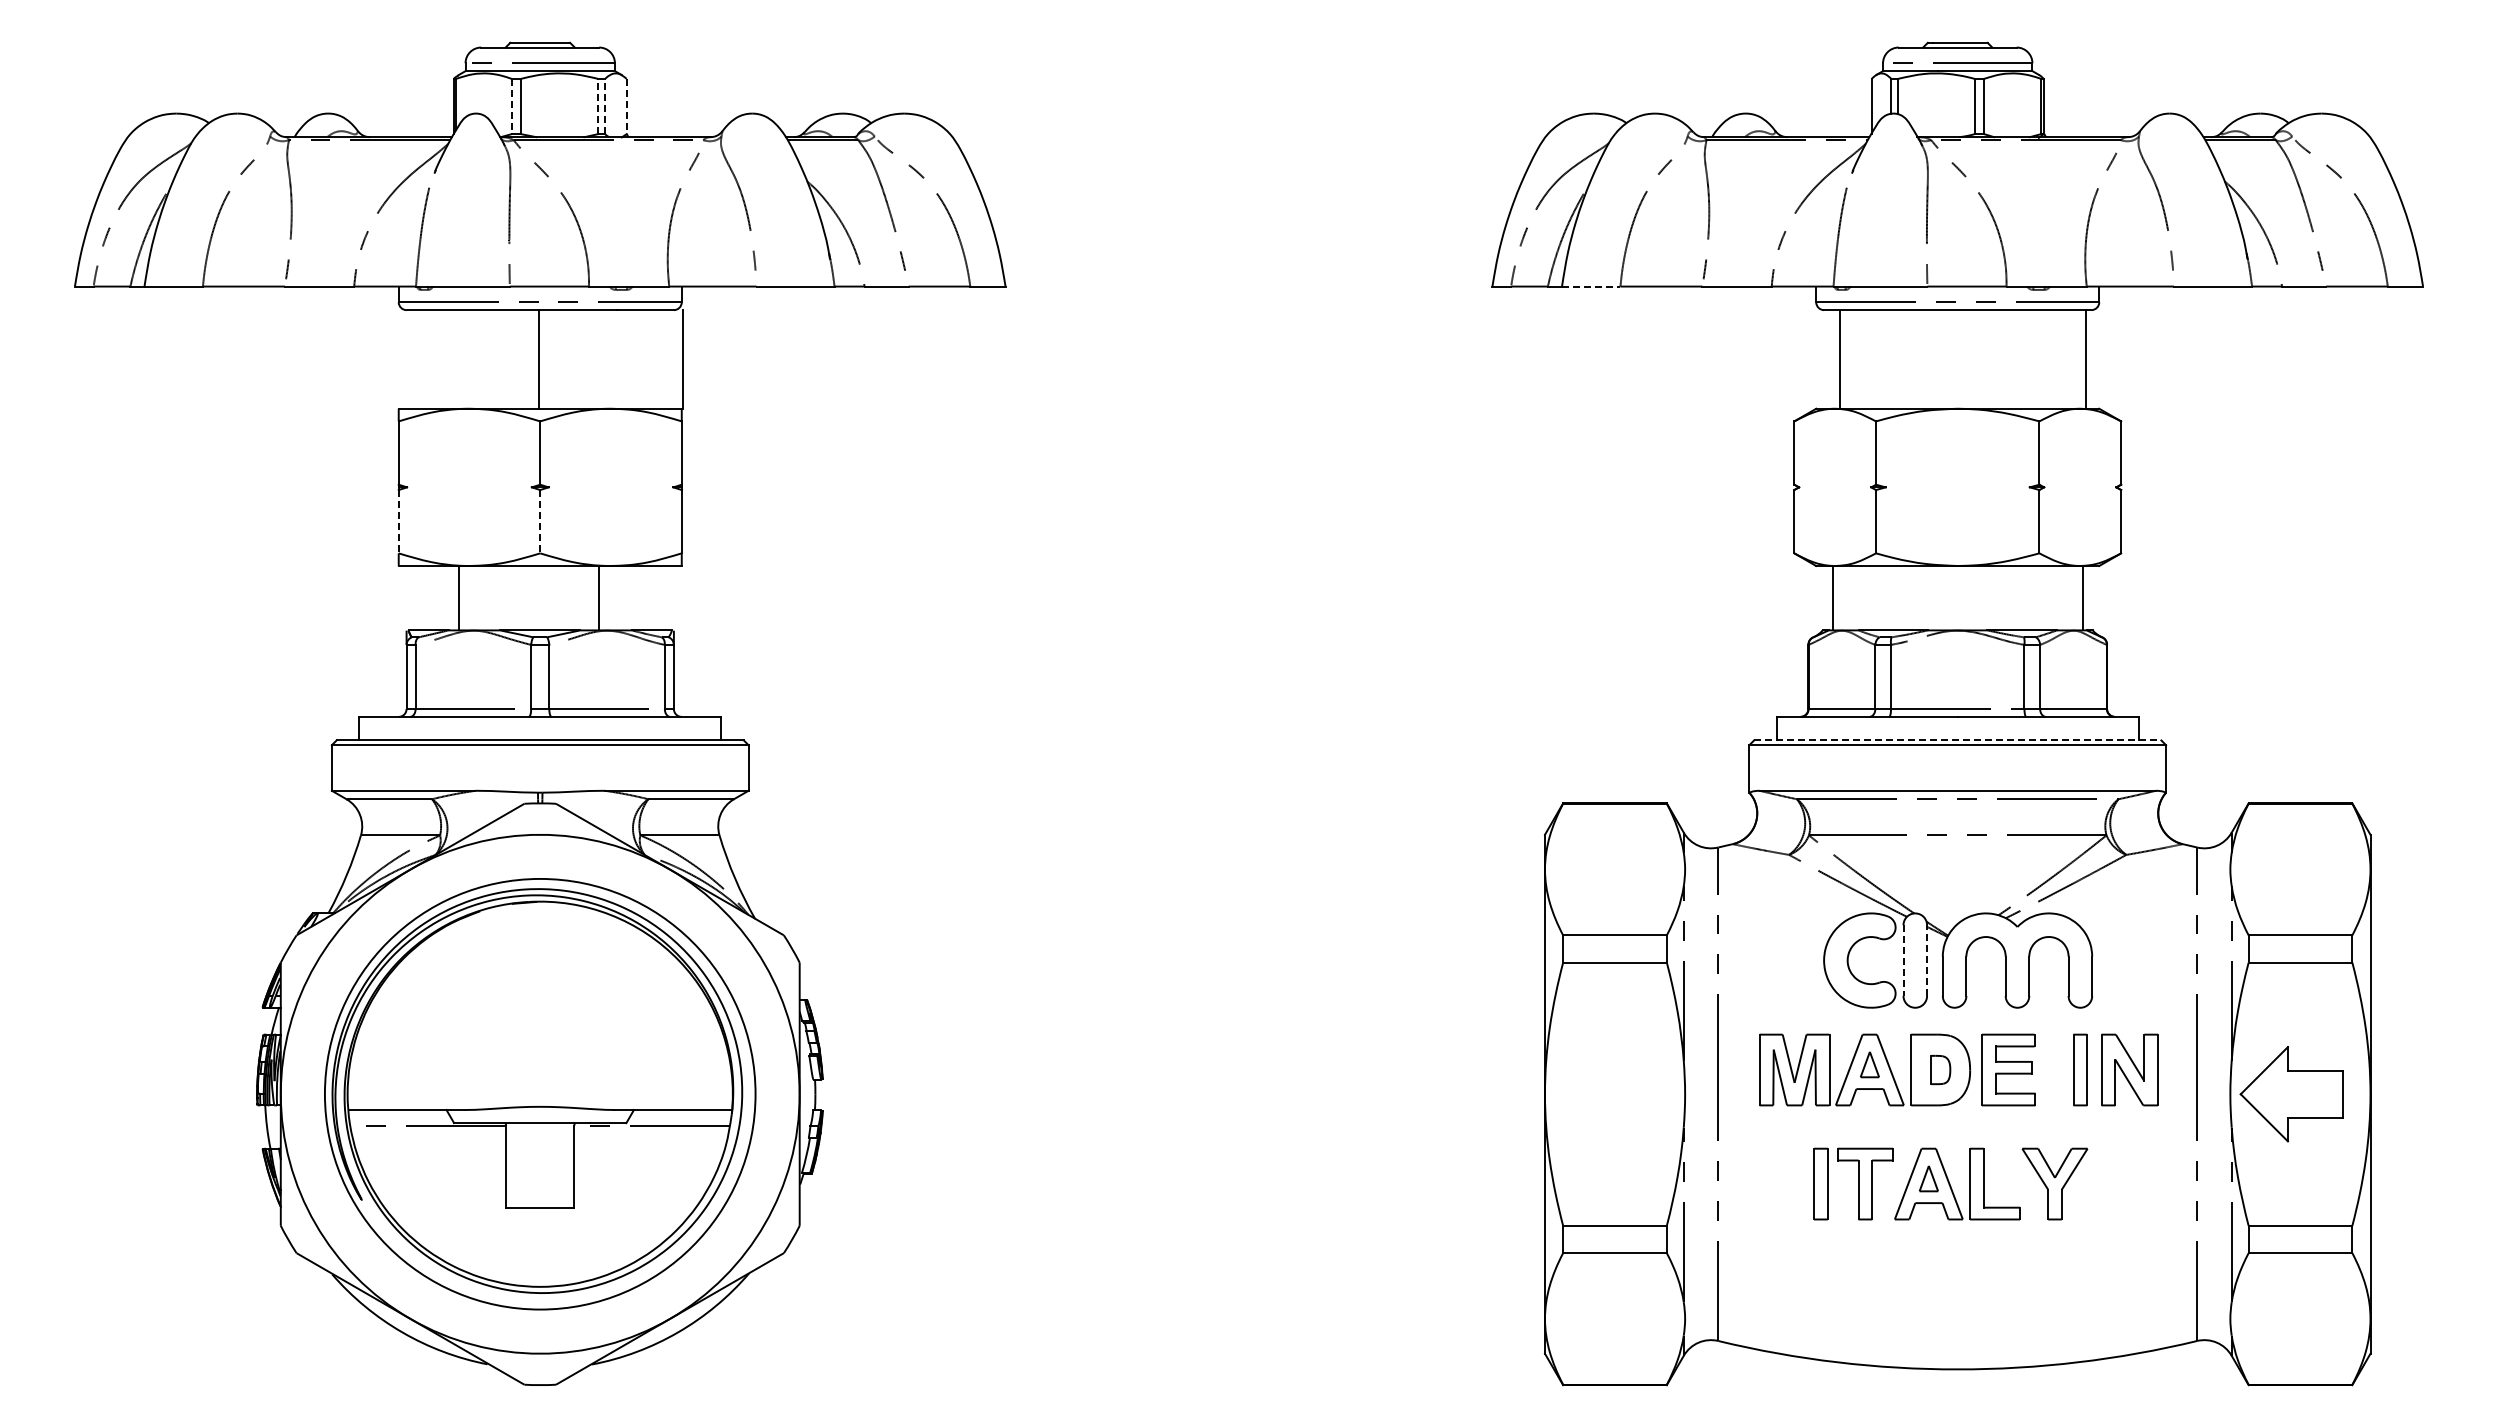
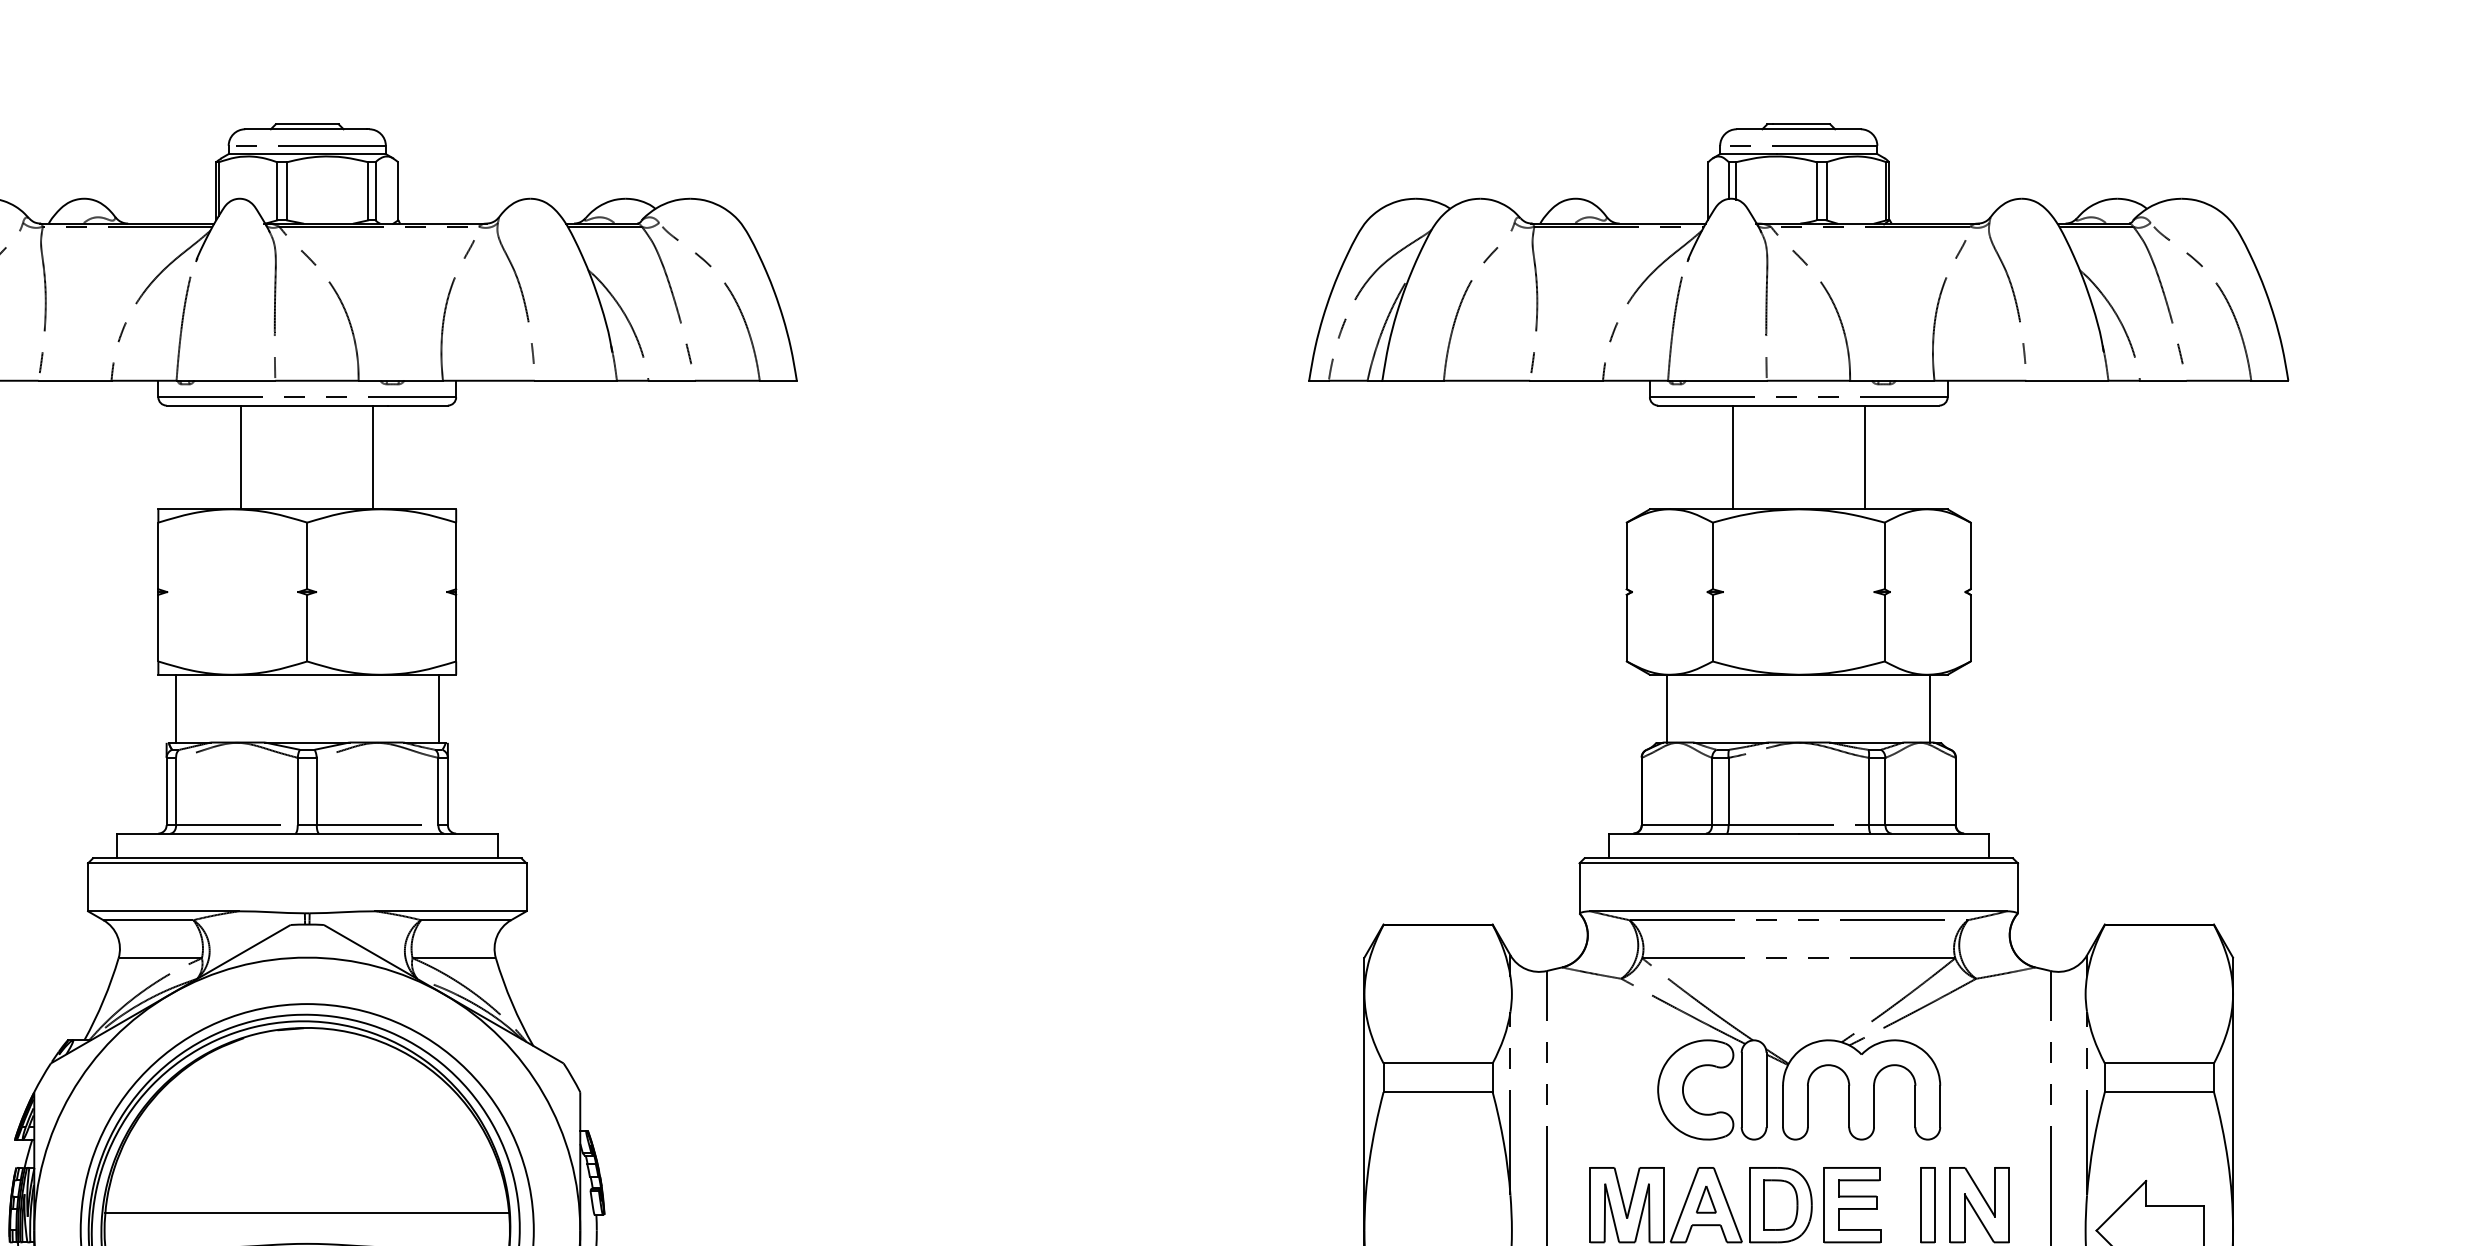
line: (511, 106) -> (277, 191), dashed -> solid
line: (598, 106) -> (368, 191), dashed -> solid
line: (605, 106) -> (375, 191), dashed -> solid
line: (626, 106) -> (398, 191), dashed -> solid
line: (1591, 286) -> (1413, 380), dashed -> solid
line: (539, 359) -> (241, 457), moved
line: (683, 359) -> (373, 457), moved
line: (1839, 359) -> (1732, 457), moved
line: (2085, 359) -> (1864, 457), moved
line: (398, 521) -> (158, 627), dashed -> solid
line: (540, 521) -> (307, 627), dashed -> solid
line: (459, 598) -> (176, 708), moved
line: (599, 598) -> (439, 708), moved
line: (1957, 740) -> (1798, 858), dashed -> solid
line: (1927, 960) -> (1766, 1089), dashed -> solid
line: (1903, 961) -> (1741, 1090), dashed -> solid
part: (1940, 1069) -> (1780, 1204), size x1.67
line: (540, 1077) -> (307, 1212), added

